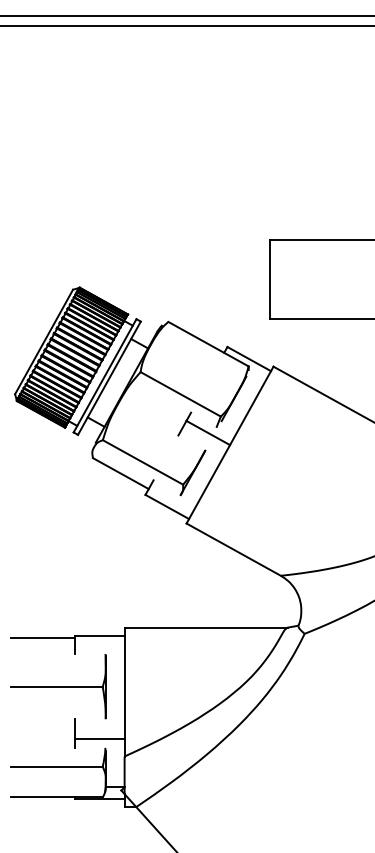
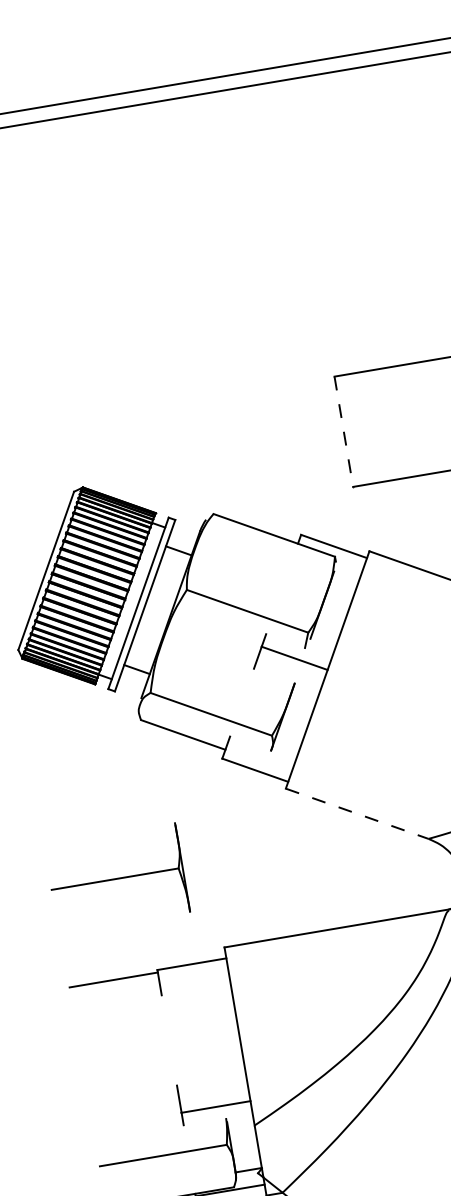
line: (269, 279) -> (343, 431), solid -> dashed
line: (233, 549) -> (356, 813), solid -> dashed
part: (58, 686) -> (117, 878), moved

